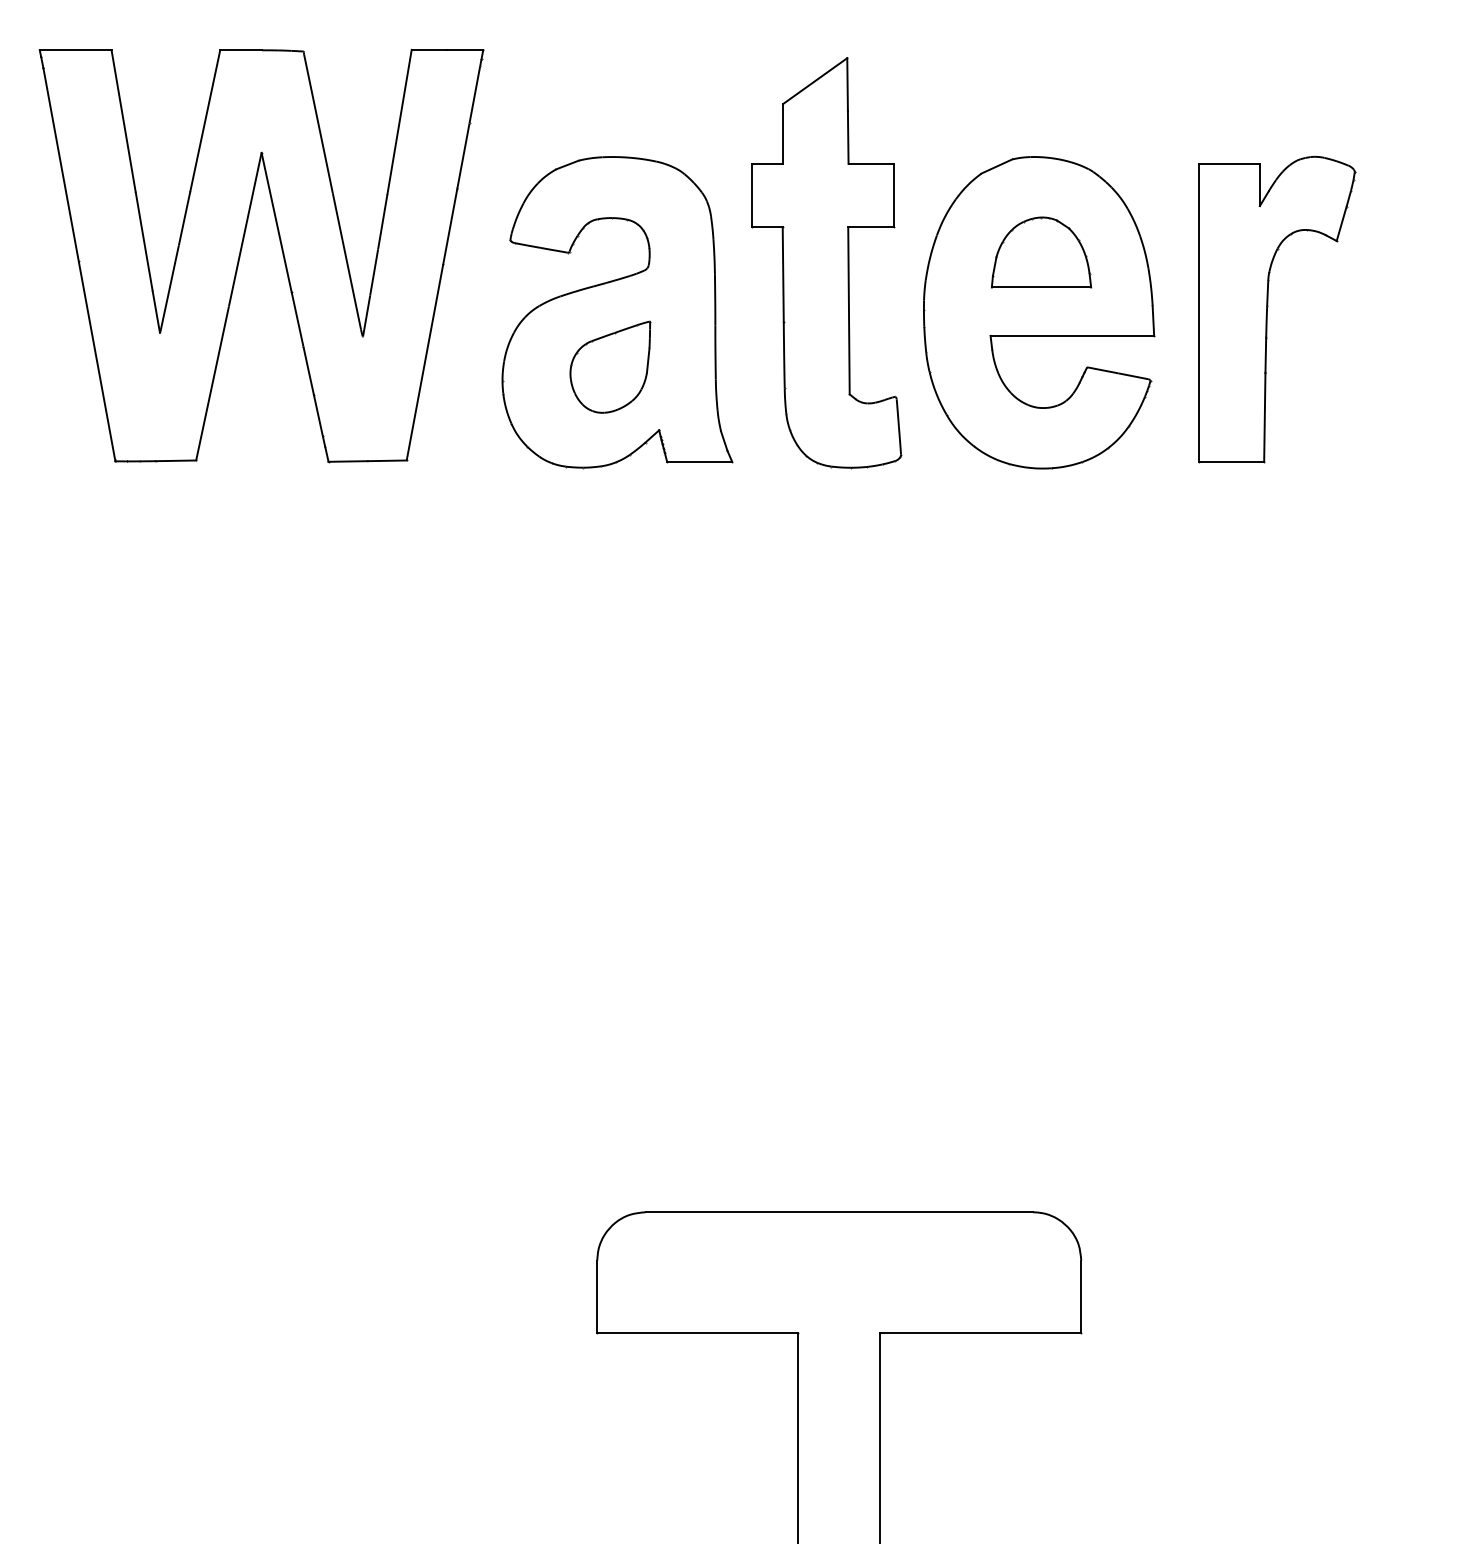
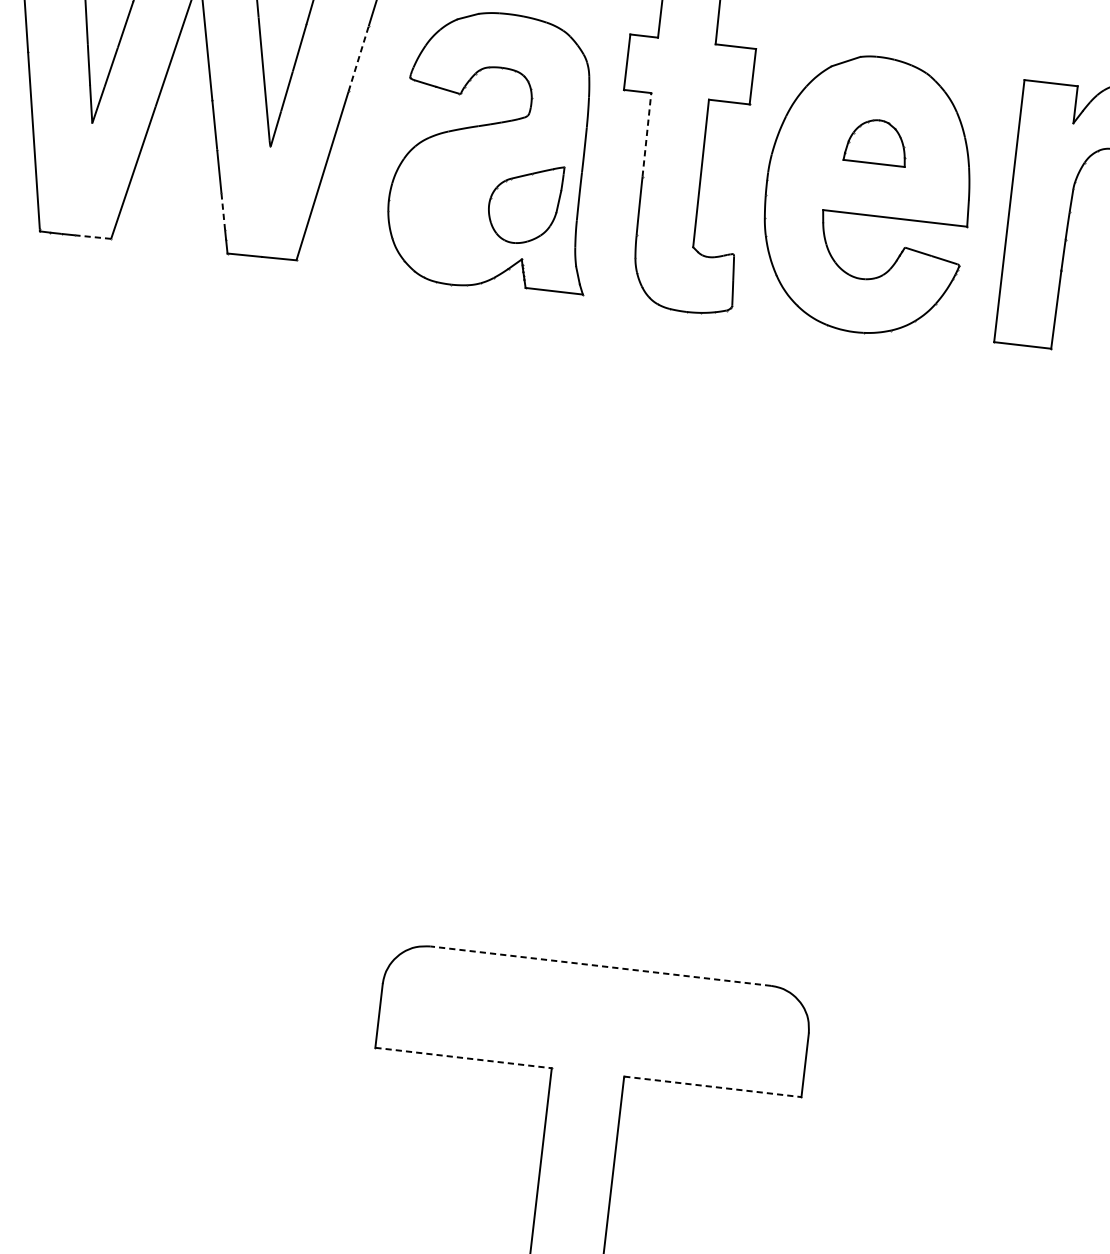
line: (450, 226) -> (358, 58), solid -> dashed
part: (1041, 252) -> (876, 141), size x0.7
line: (783, 273) -> (647, 134), solid -> dashed
part: (610, 366) -> (525, 202), moved
line: (318, 415) -> (223, 211), solid -> dashed
line: (175, 460) -> (92, 236), solid -> dashed
line: (839, 1212) -> (600, 966), solid -> dashed
line: (697, 1332) -> (463, 1057), solid -> dashed
line: (980, 1332) -> (712, 1086), solid -> dashed

